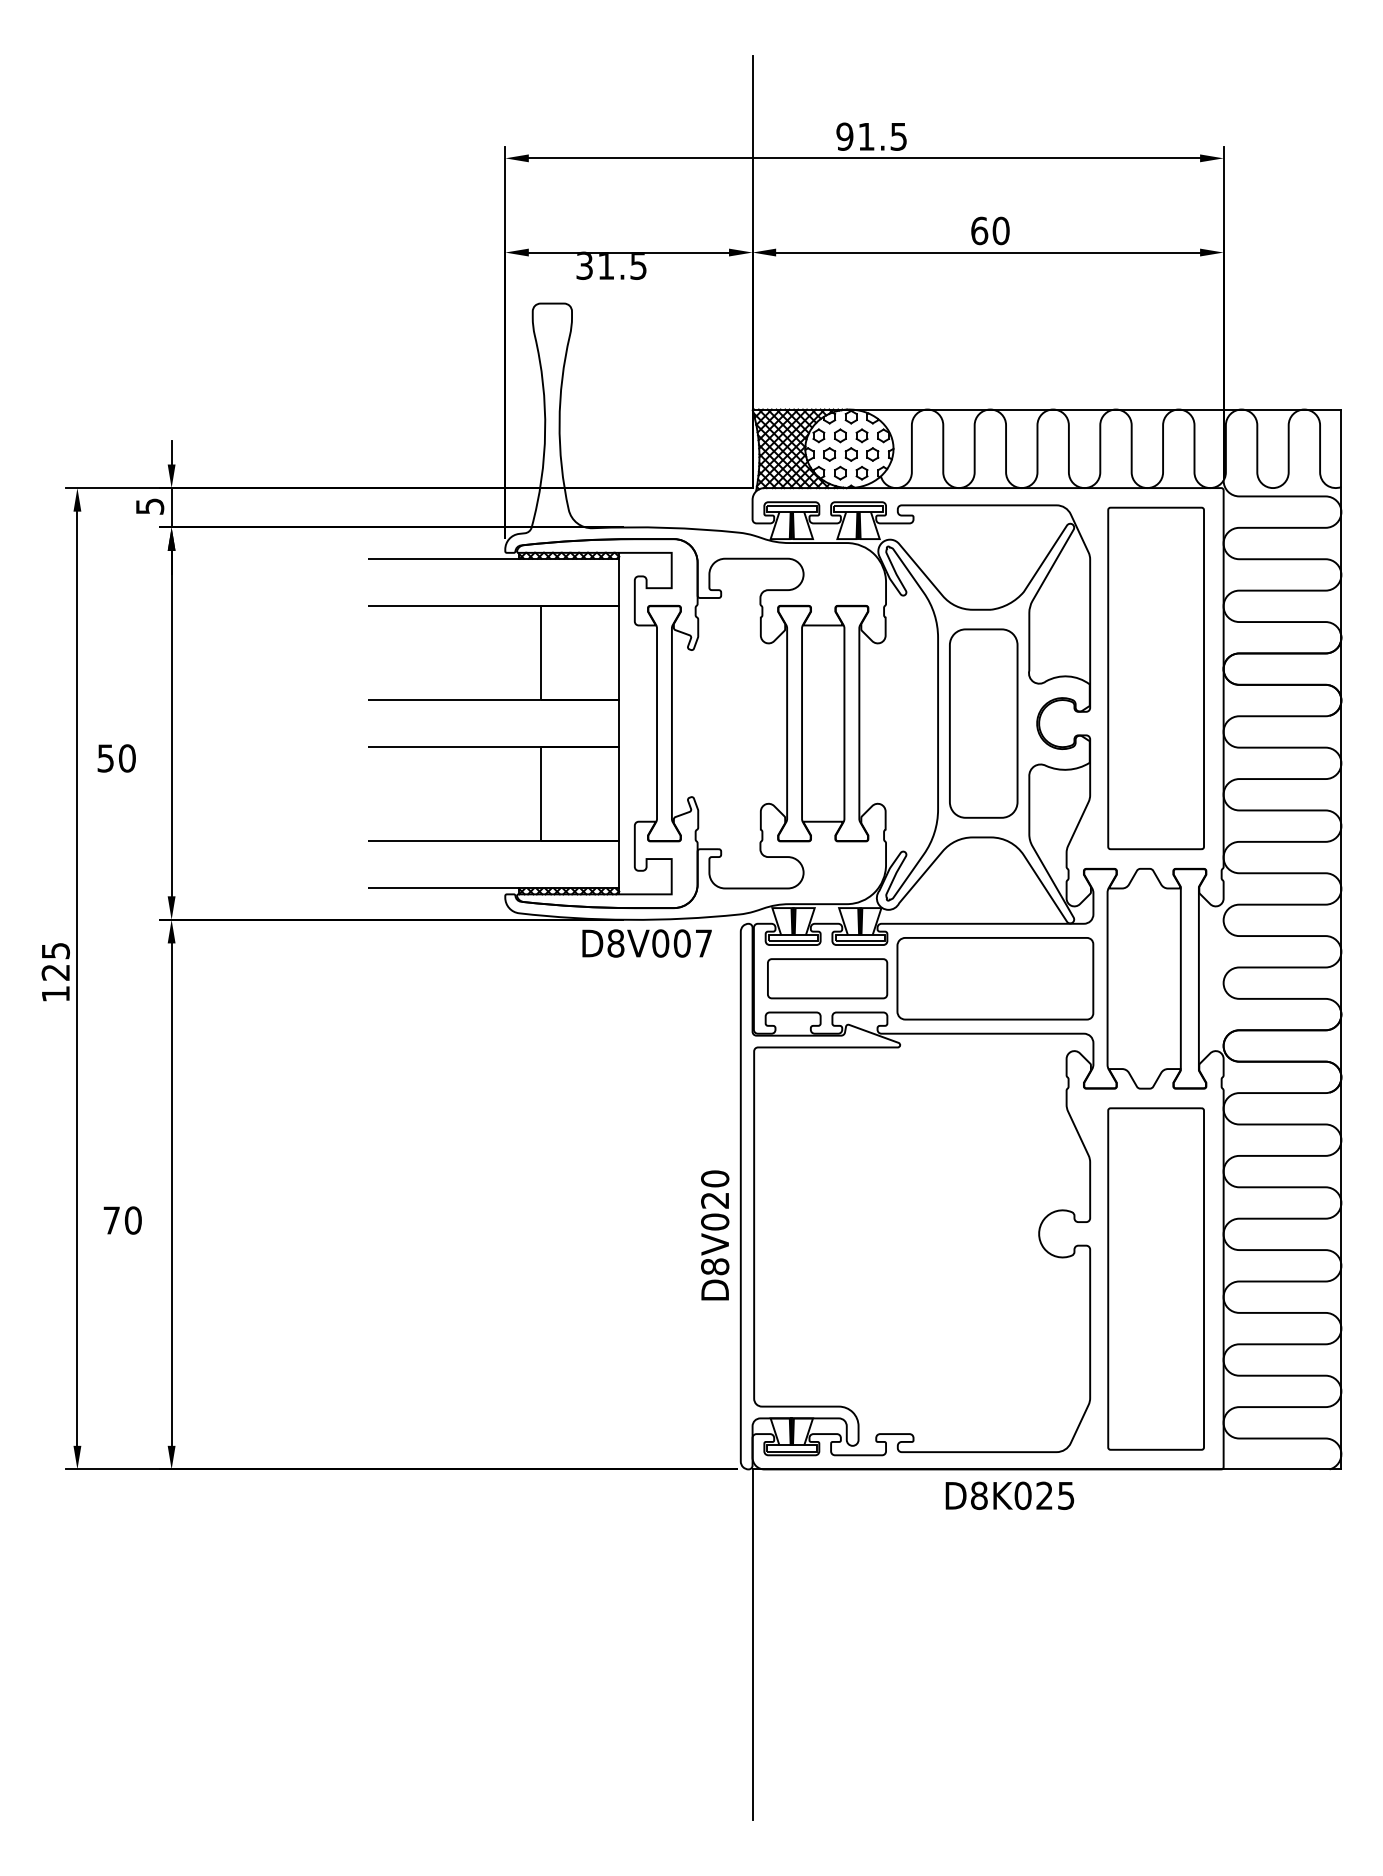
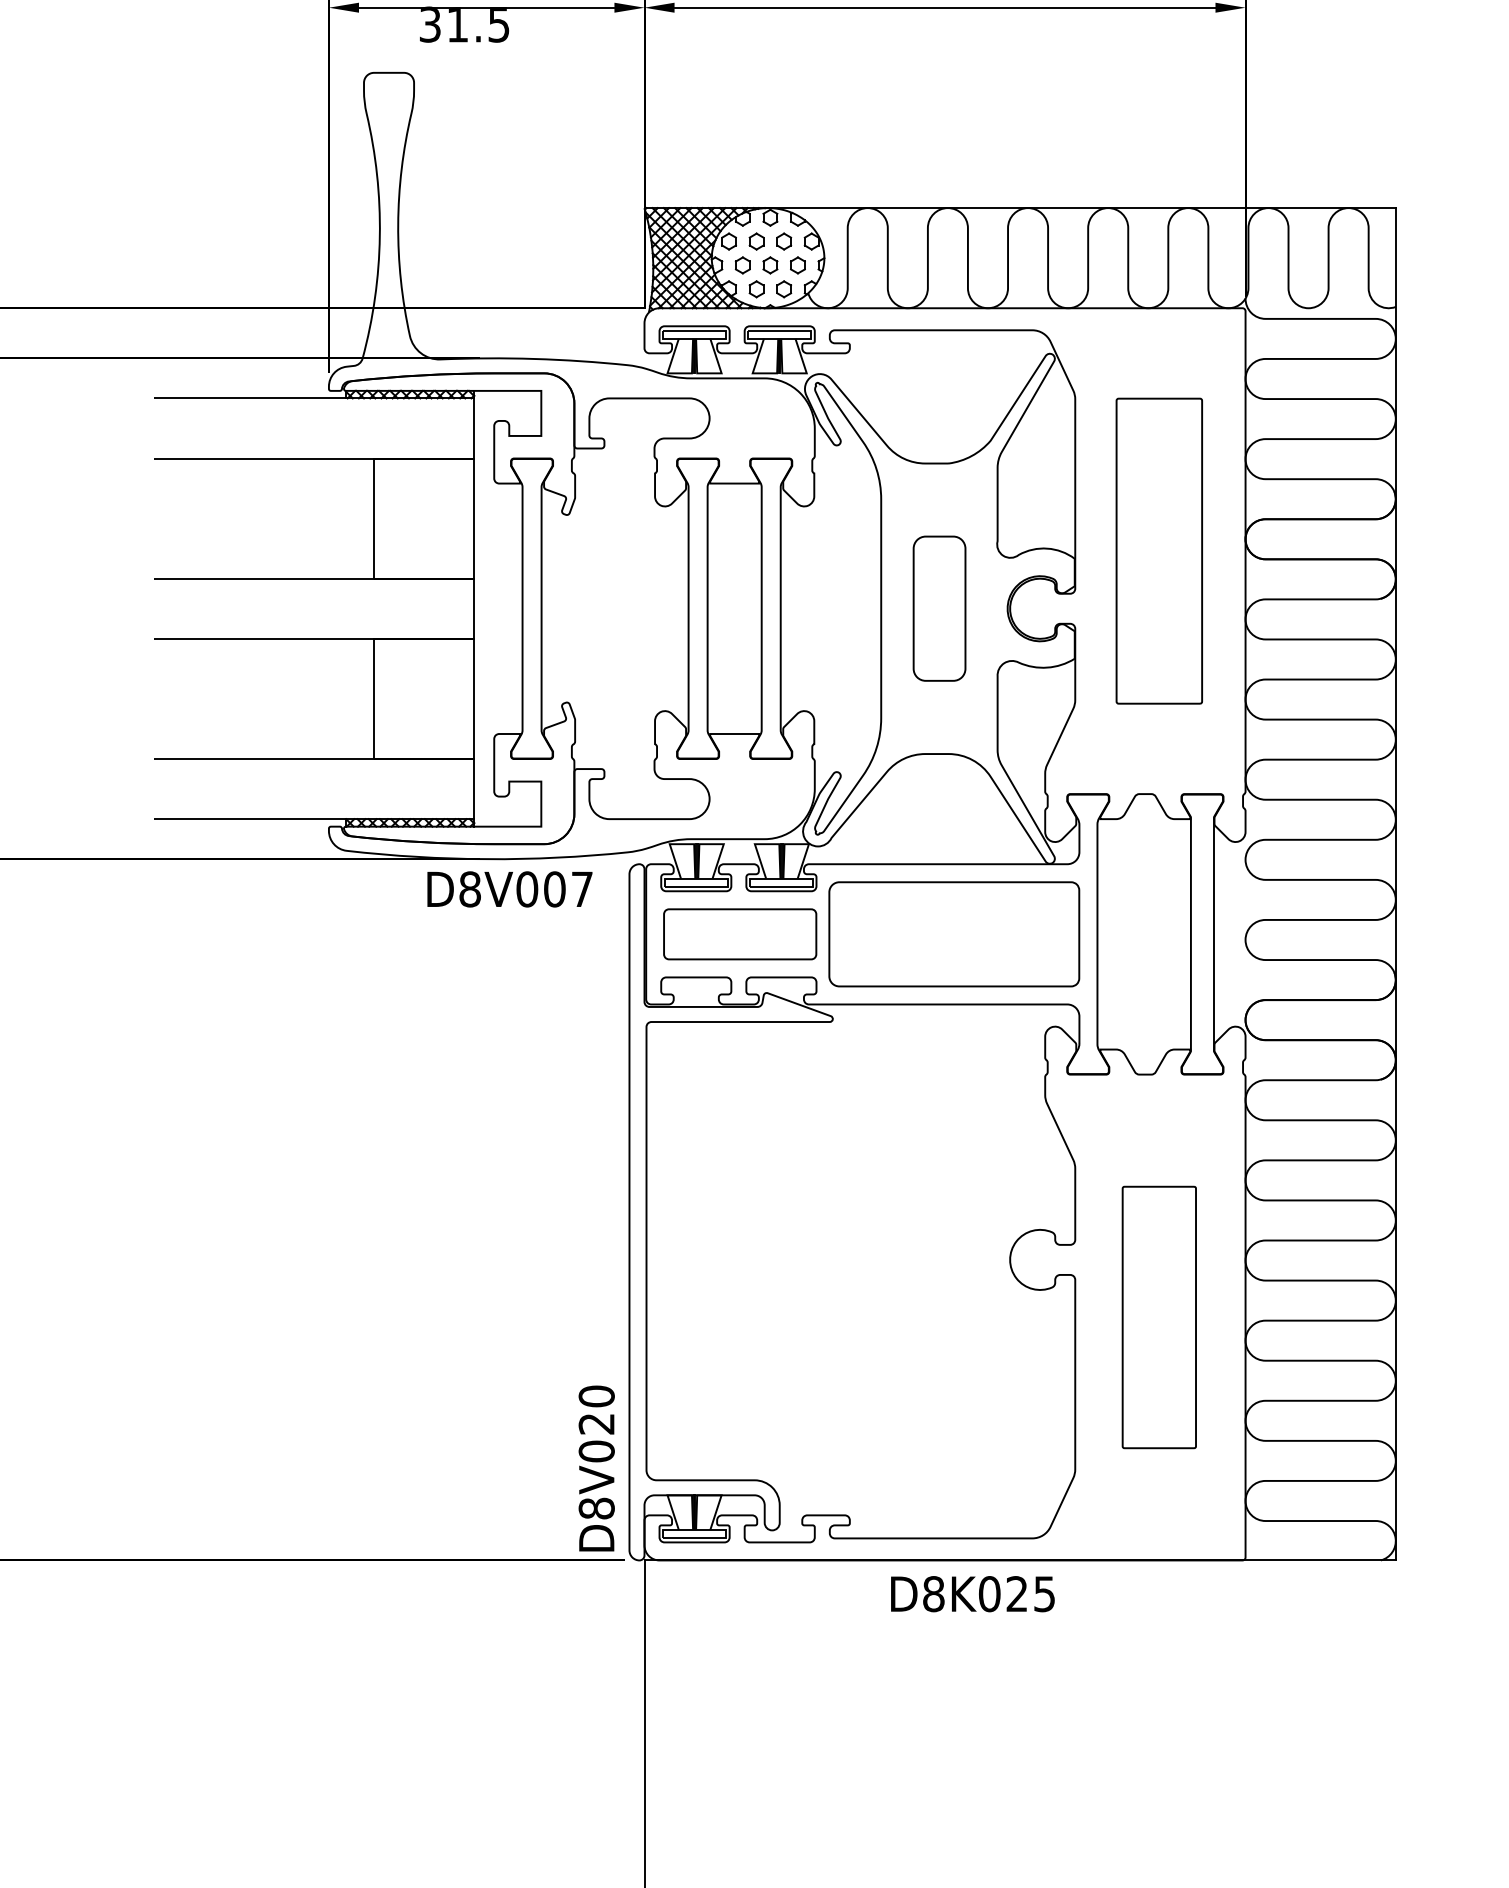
part: (1155, 678) -> (1158, 551), size x0.7
part: (983, 723) -> (939, 608), size x0.6
text: (715, 1235) -> (597, 1468), moved
part: (1155, 1278) -> (1158, 1316), size x0.6

